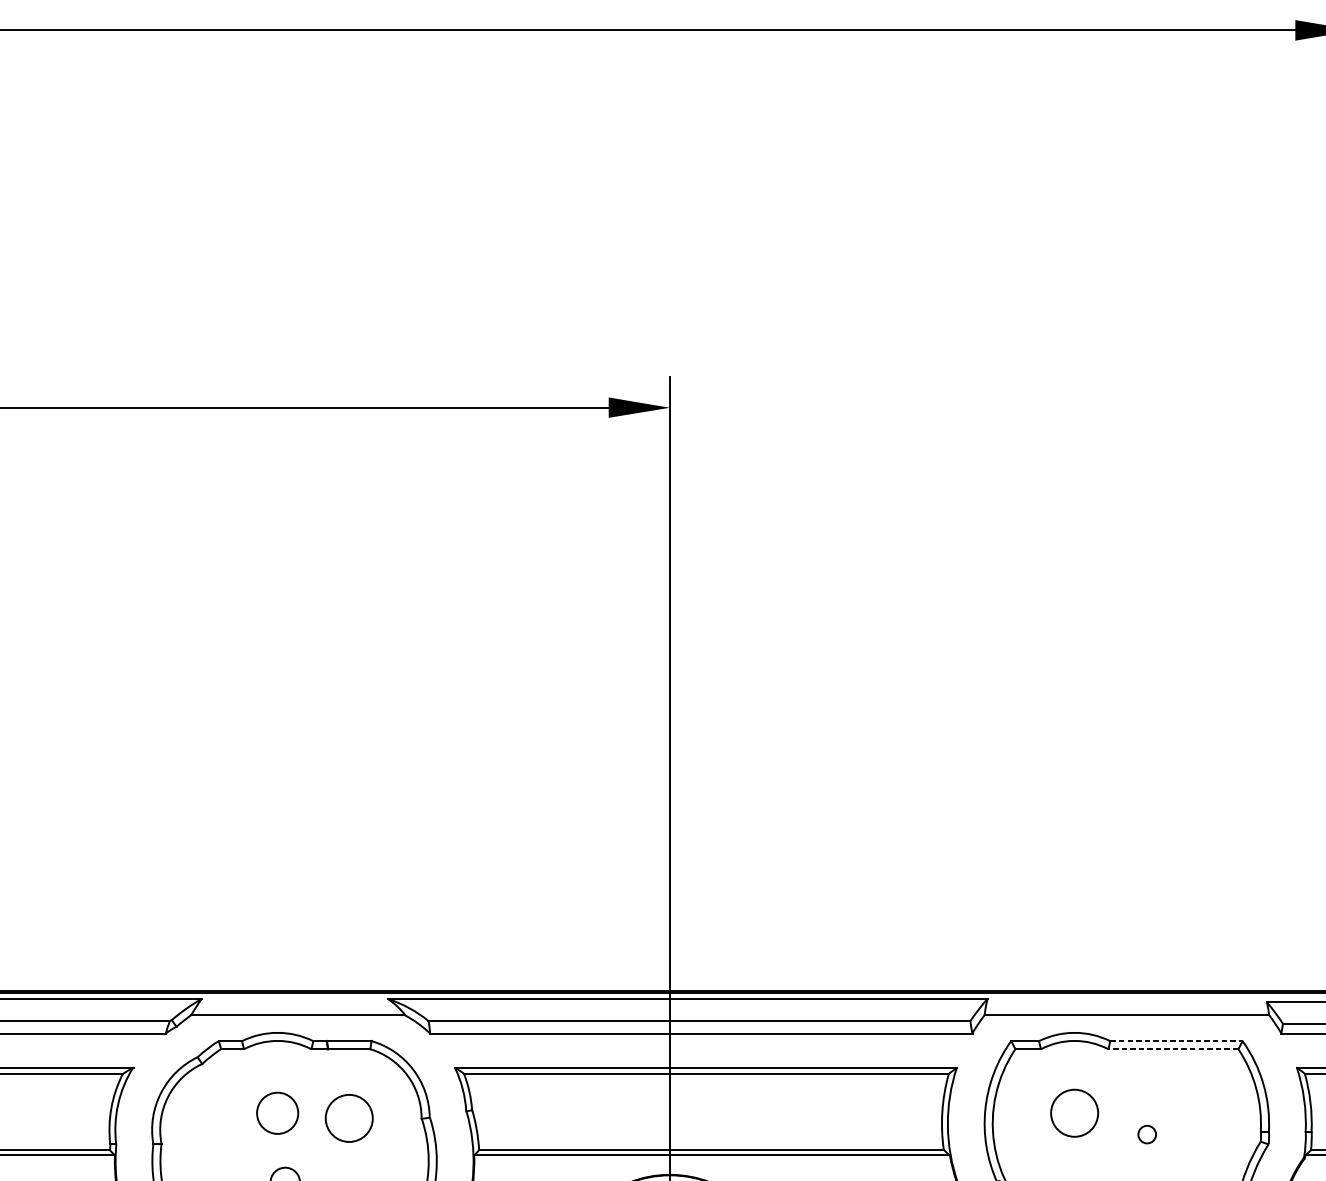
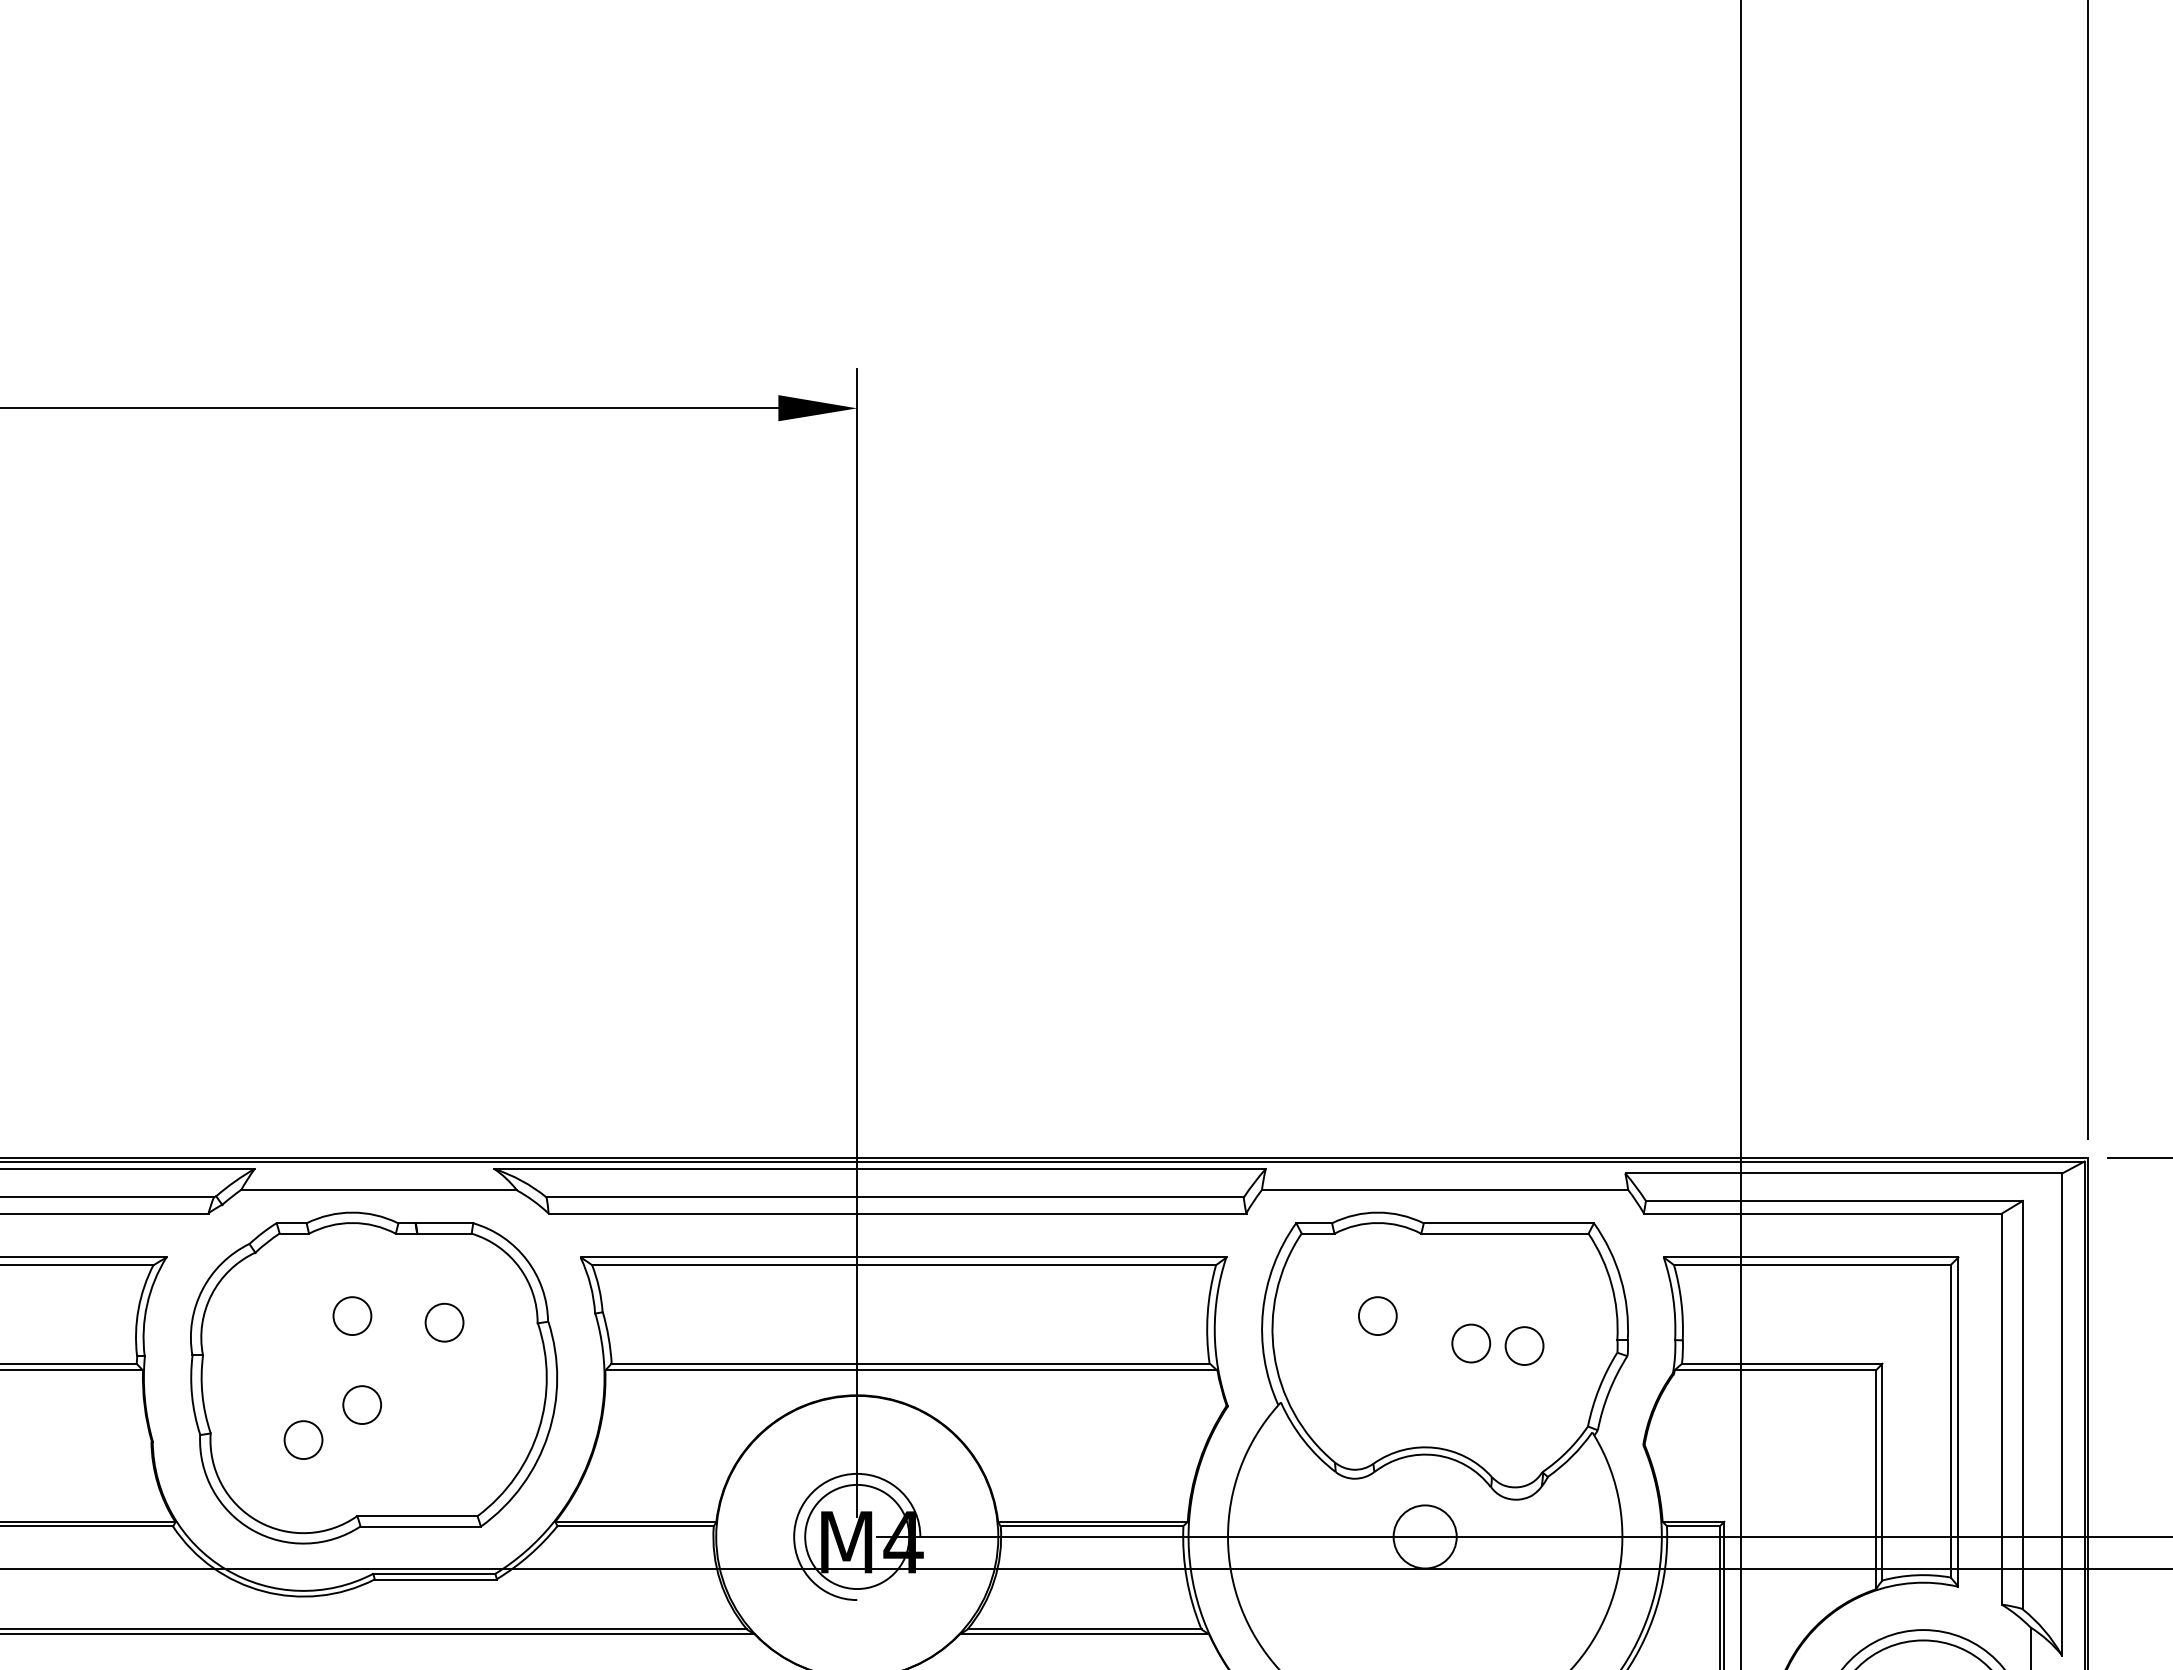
line: (1176, 1041) -> (1509, 1223), dashed -> solid
line: (1173, 1049) -> (1504, 1233), dashed -> solid
circle: (277, 1112) -> (352, 1315), size x0.71
circle: (1074, 1113) -> (1377, 1316), size x0.62
circle: (349, 1118) -> (444, 1322), size x0.62
circle: (1147, 1134) -> (1471, 1343), size x1.67
circle: (1188, 1136) -> (1524, 1345), added

